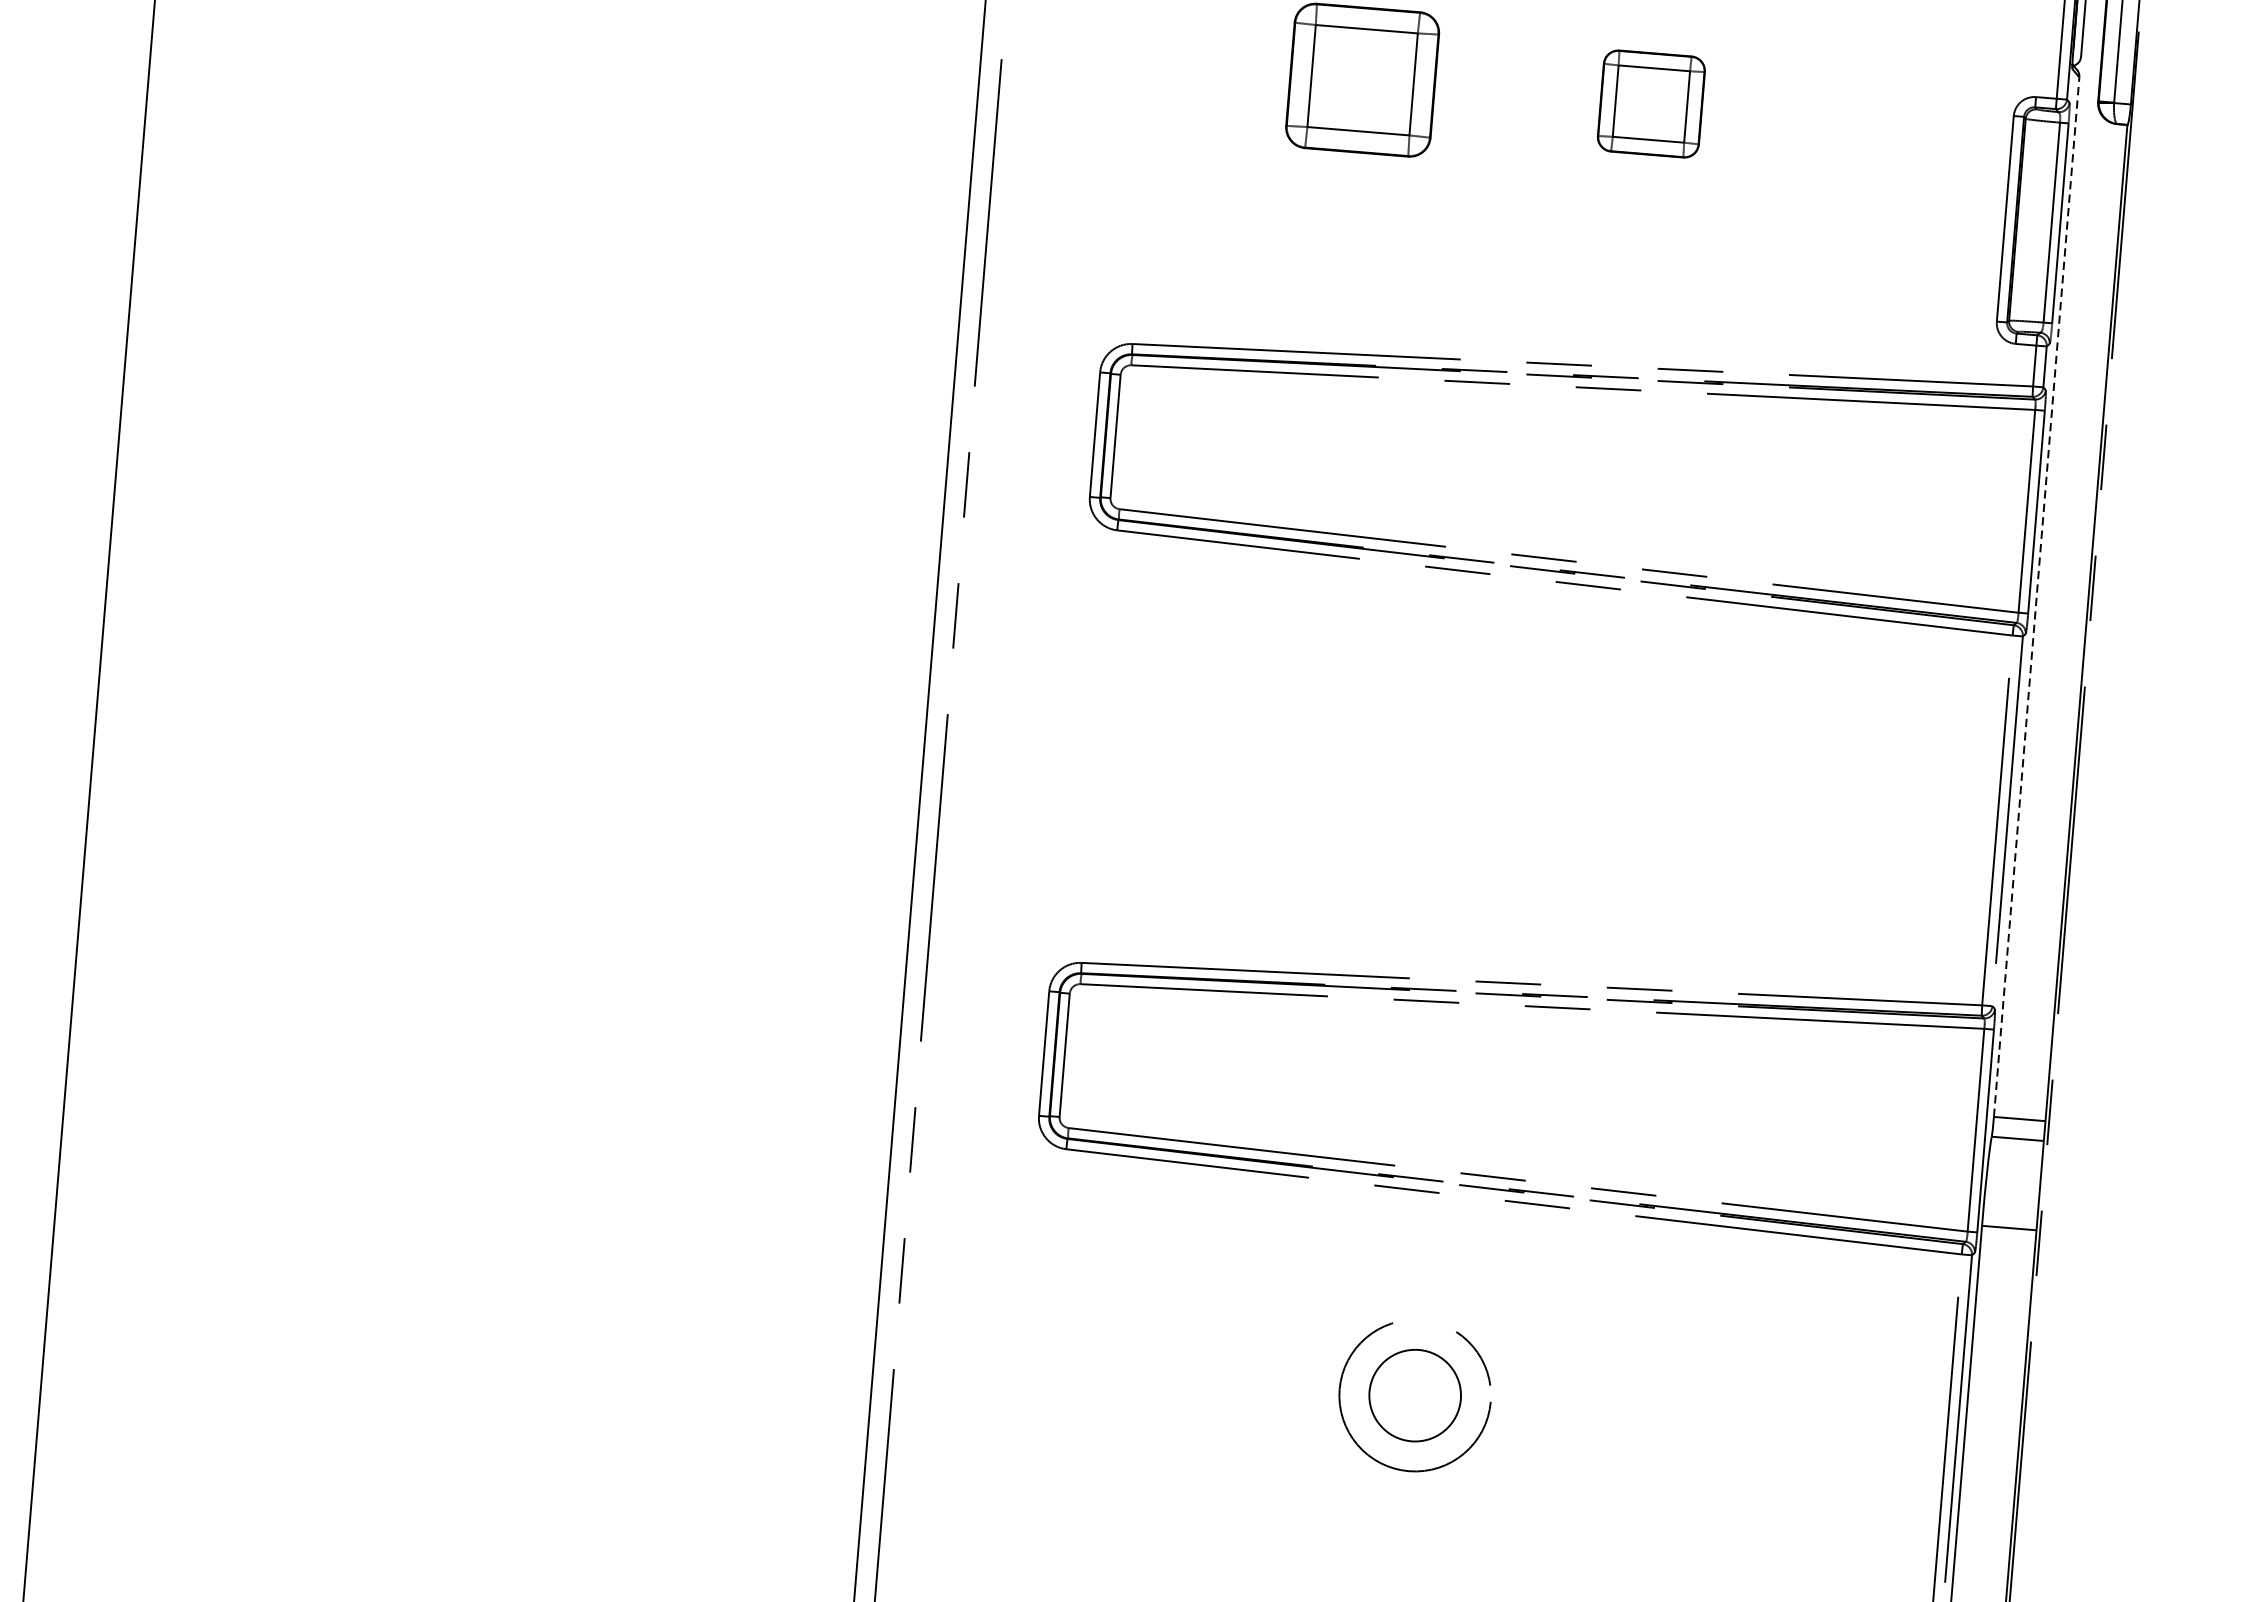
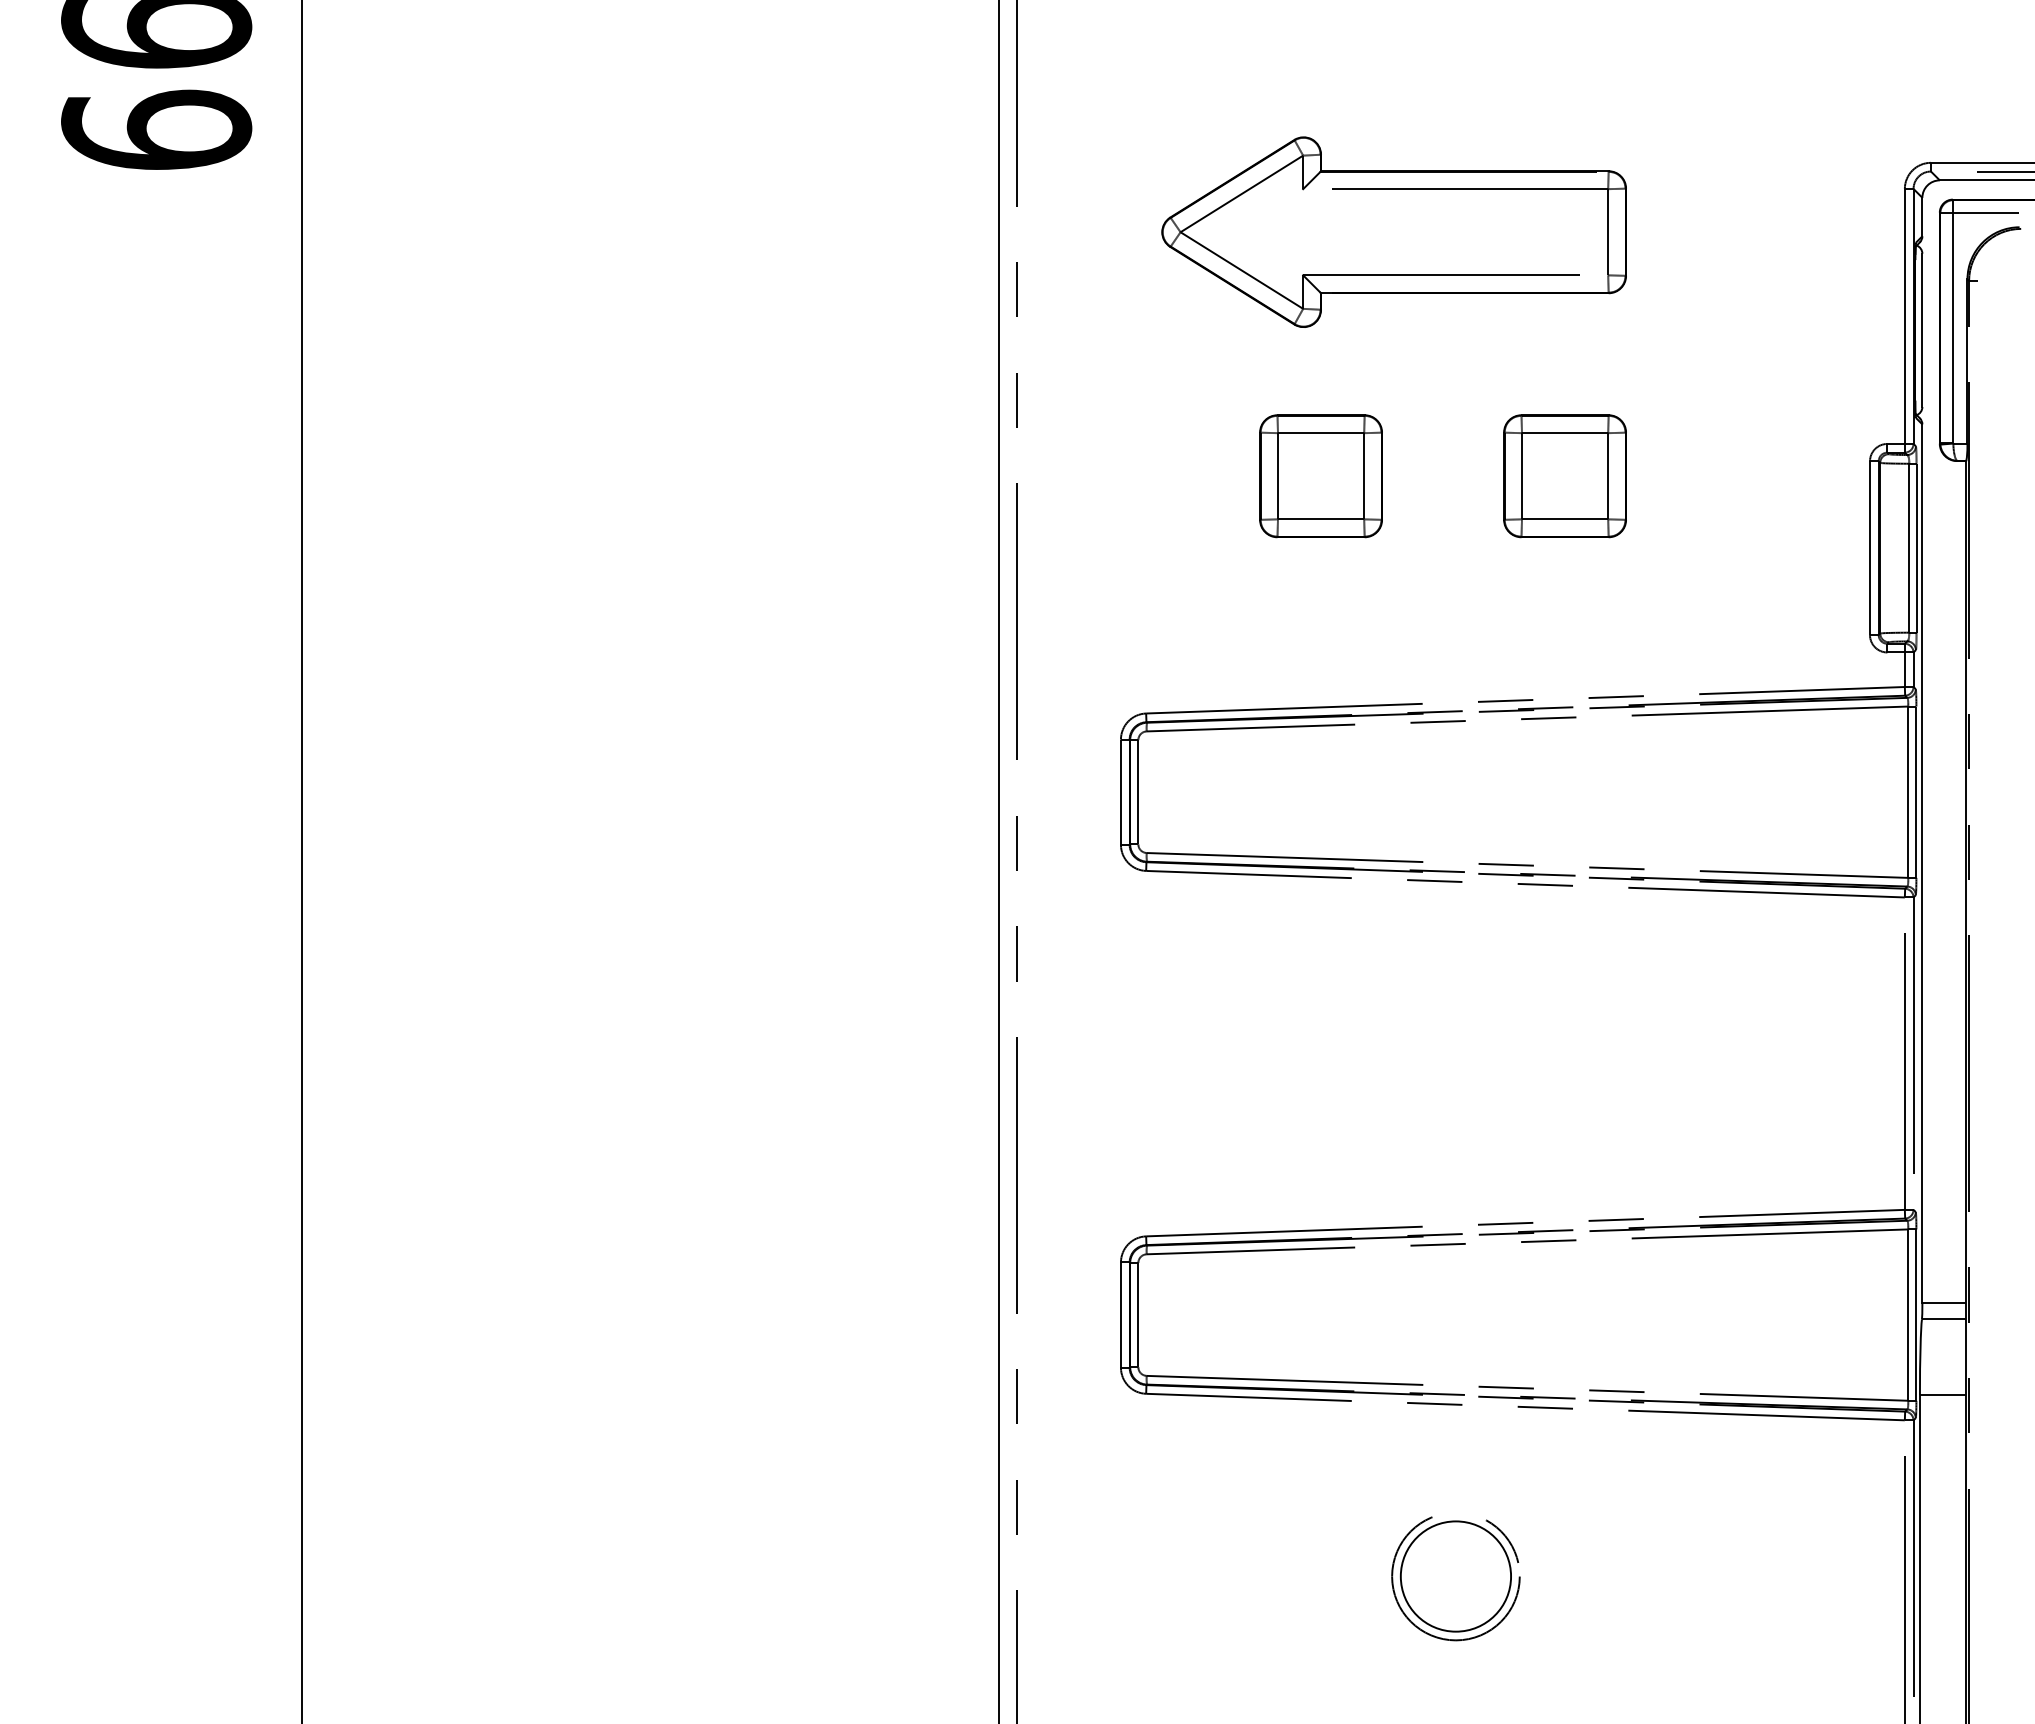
part: (1650, 104) -> (1564, 476), size x1.43
line: (2036, 597) -> (1922, 863), dashed -> solid
circle: (1414, 1395) -> (1455, 1576), size x1.43

